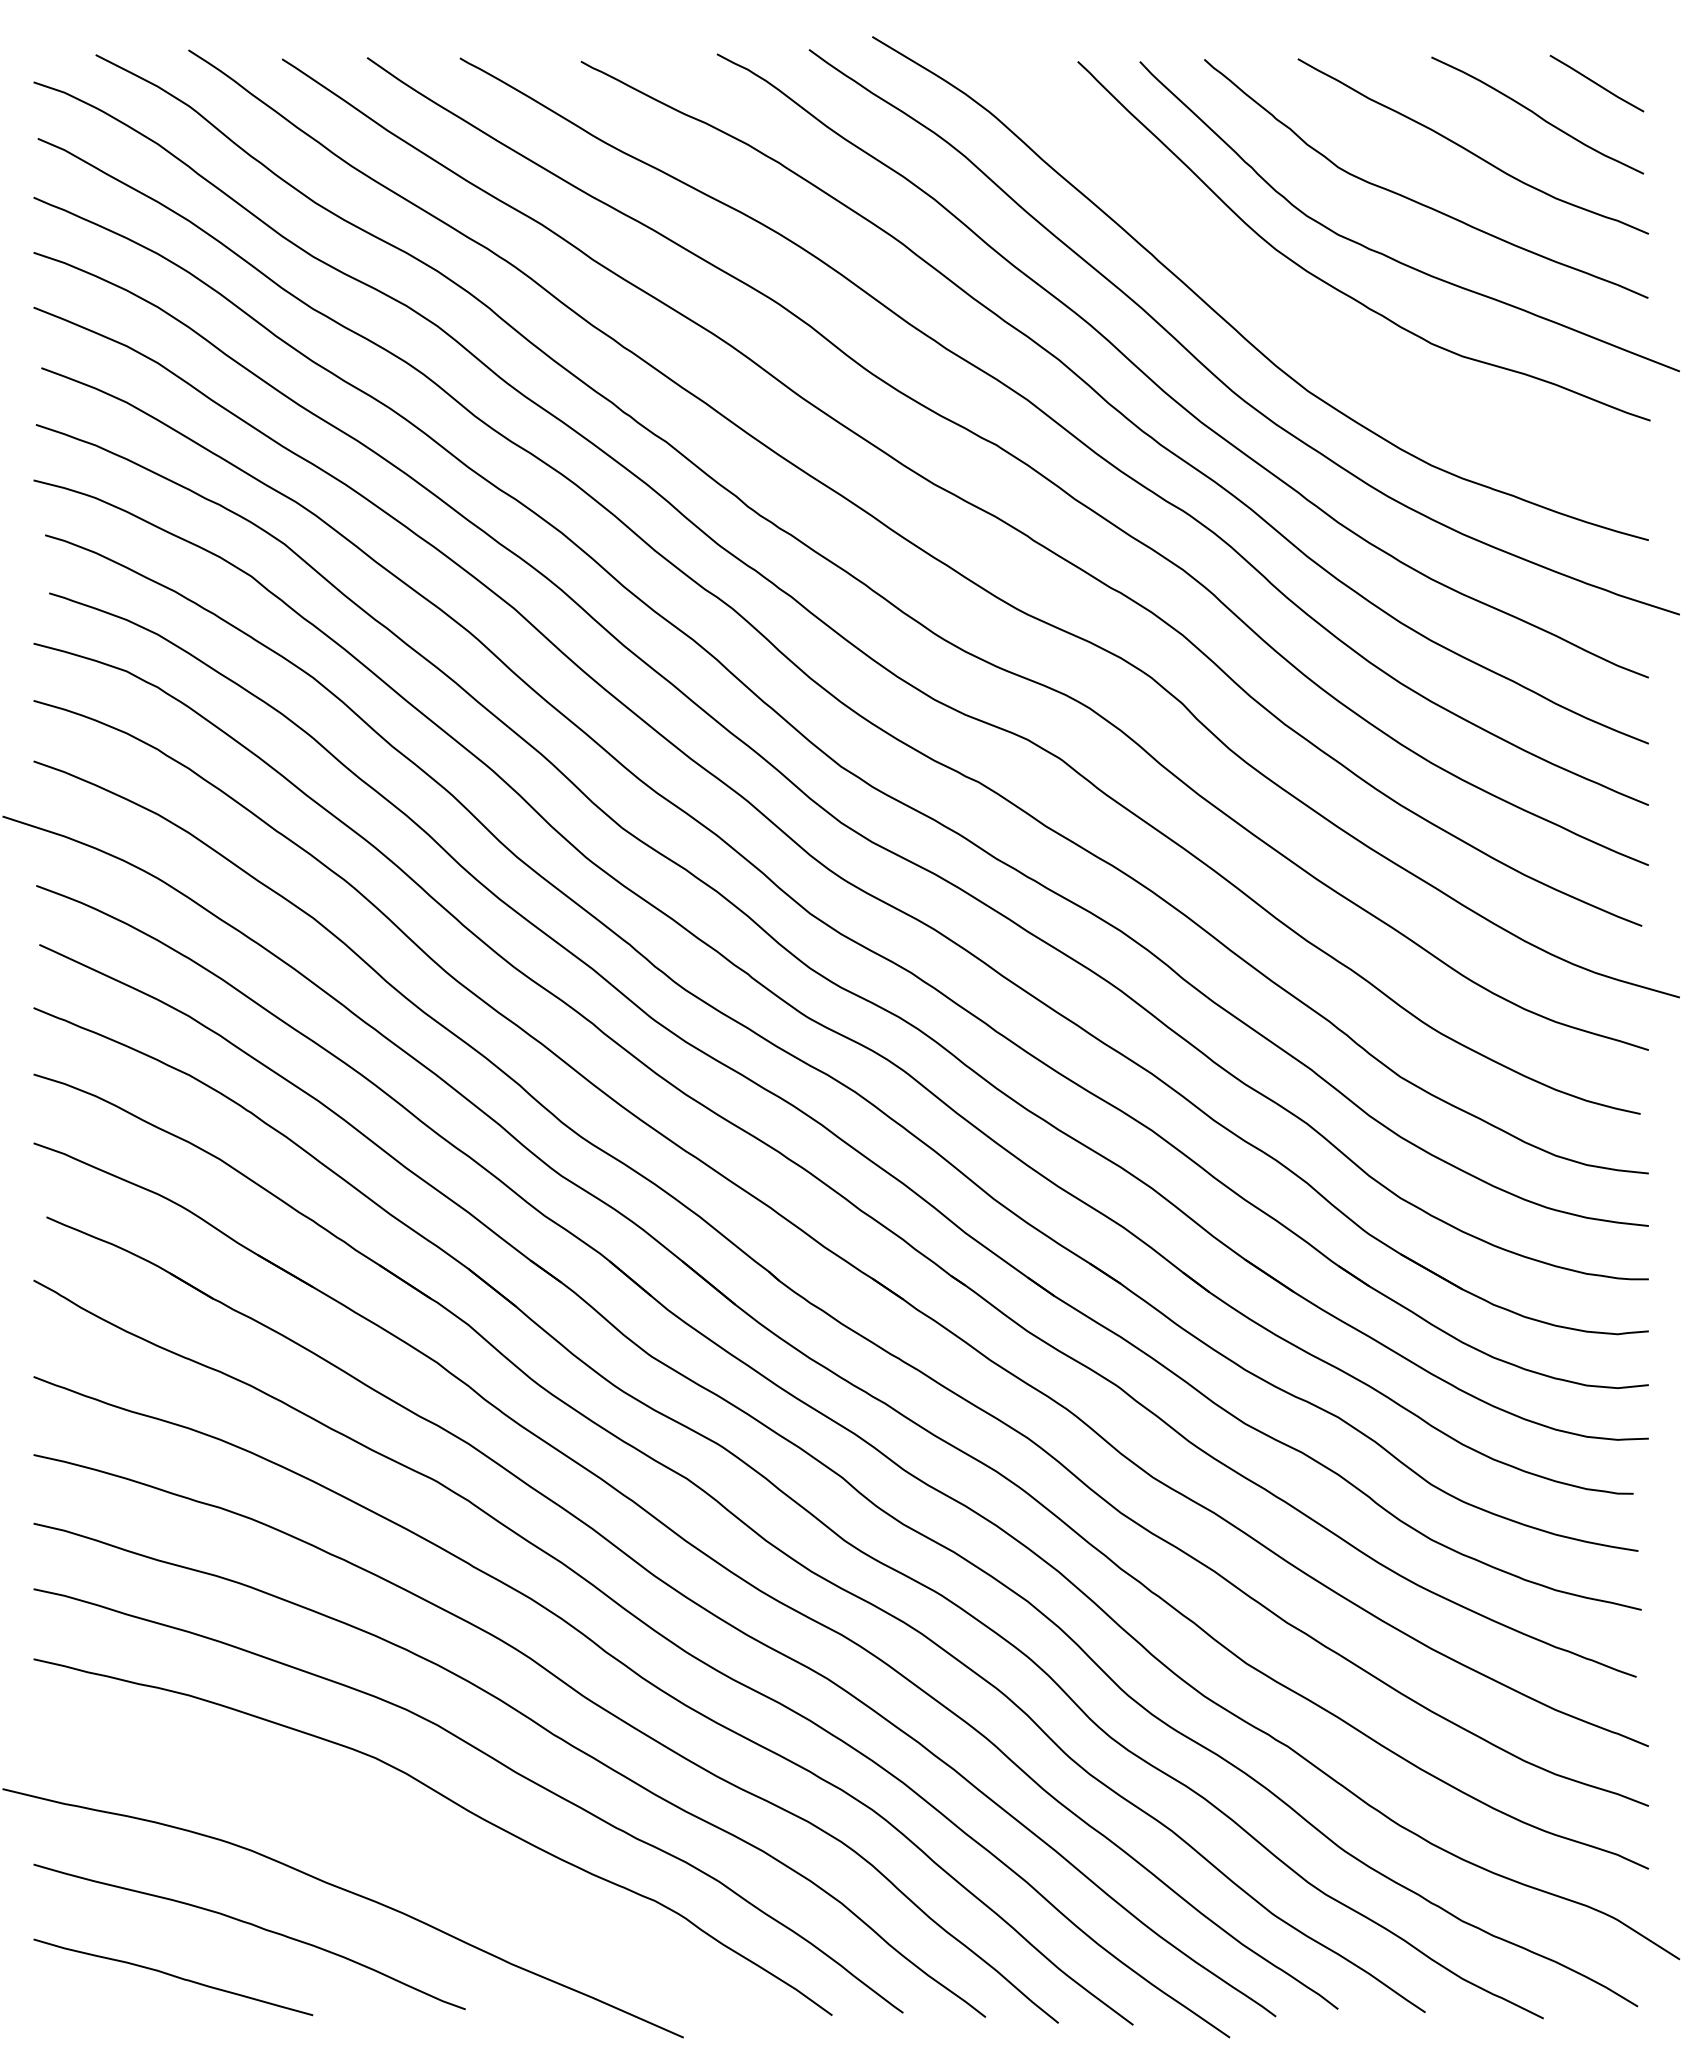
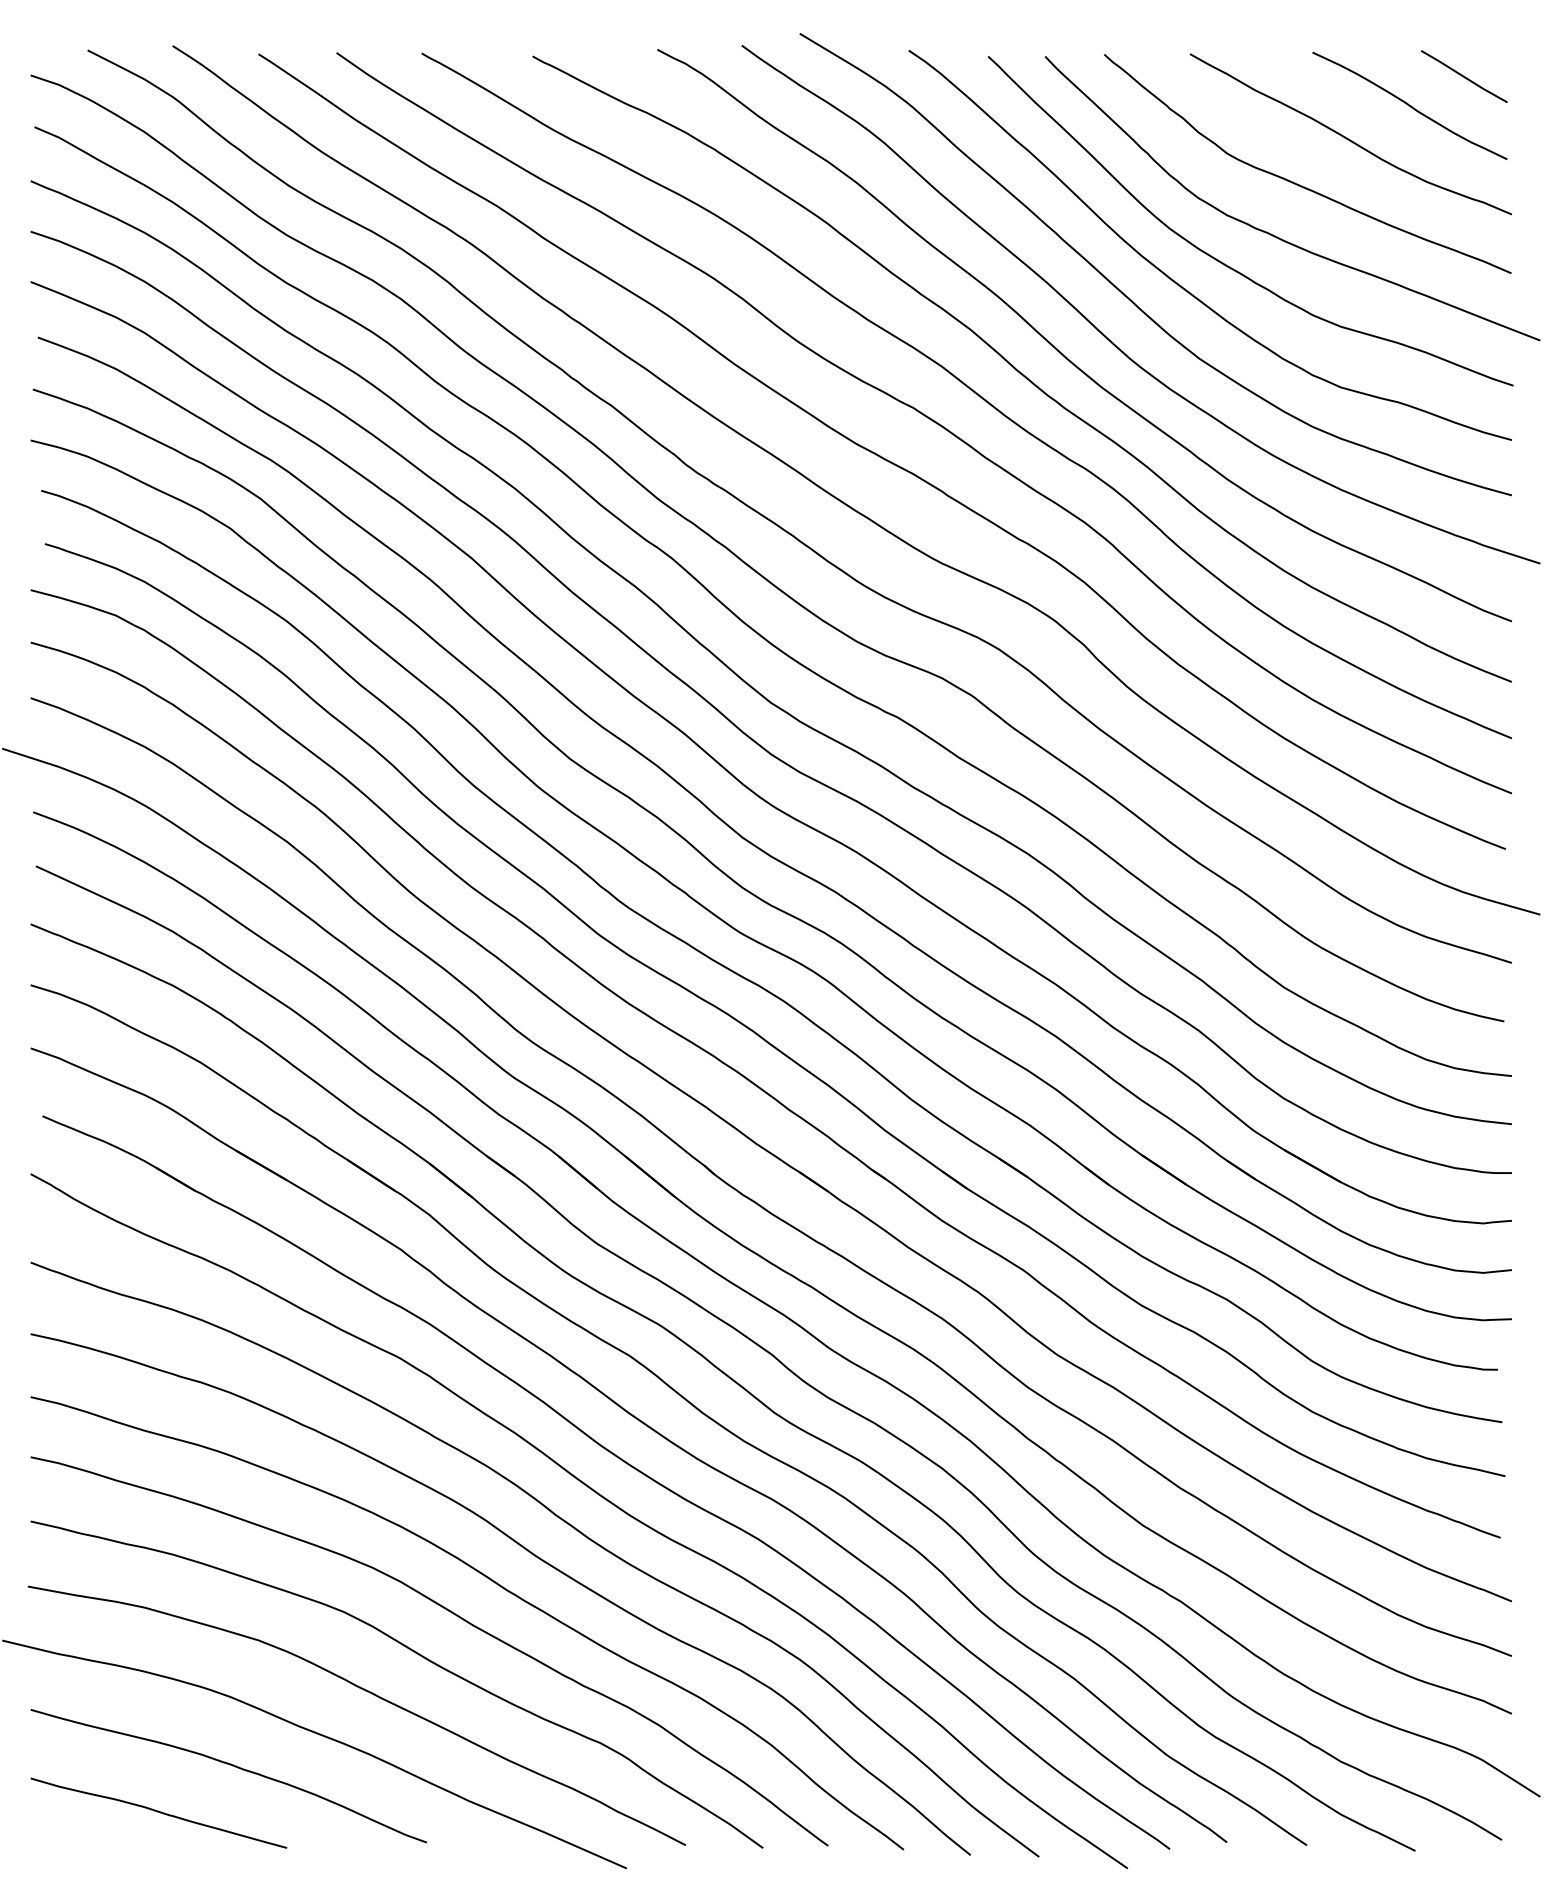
curve: (1288, 311) -> (1181, 285), added
curve: (400, 1845) -> (367, 1692), added

